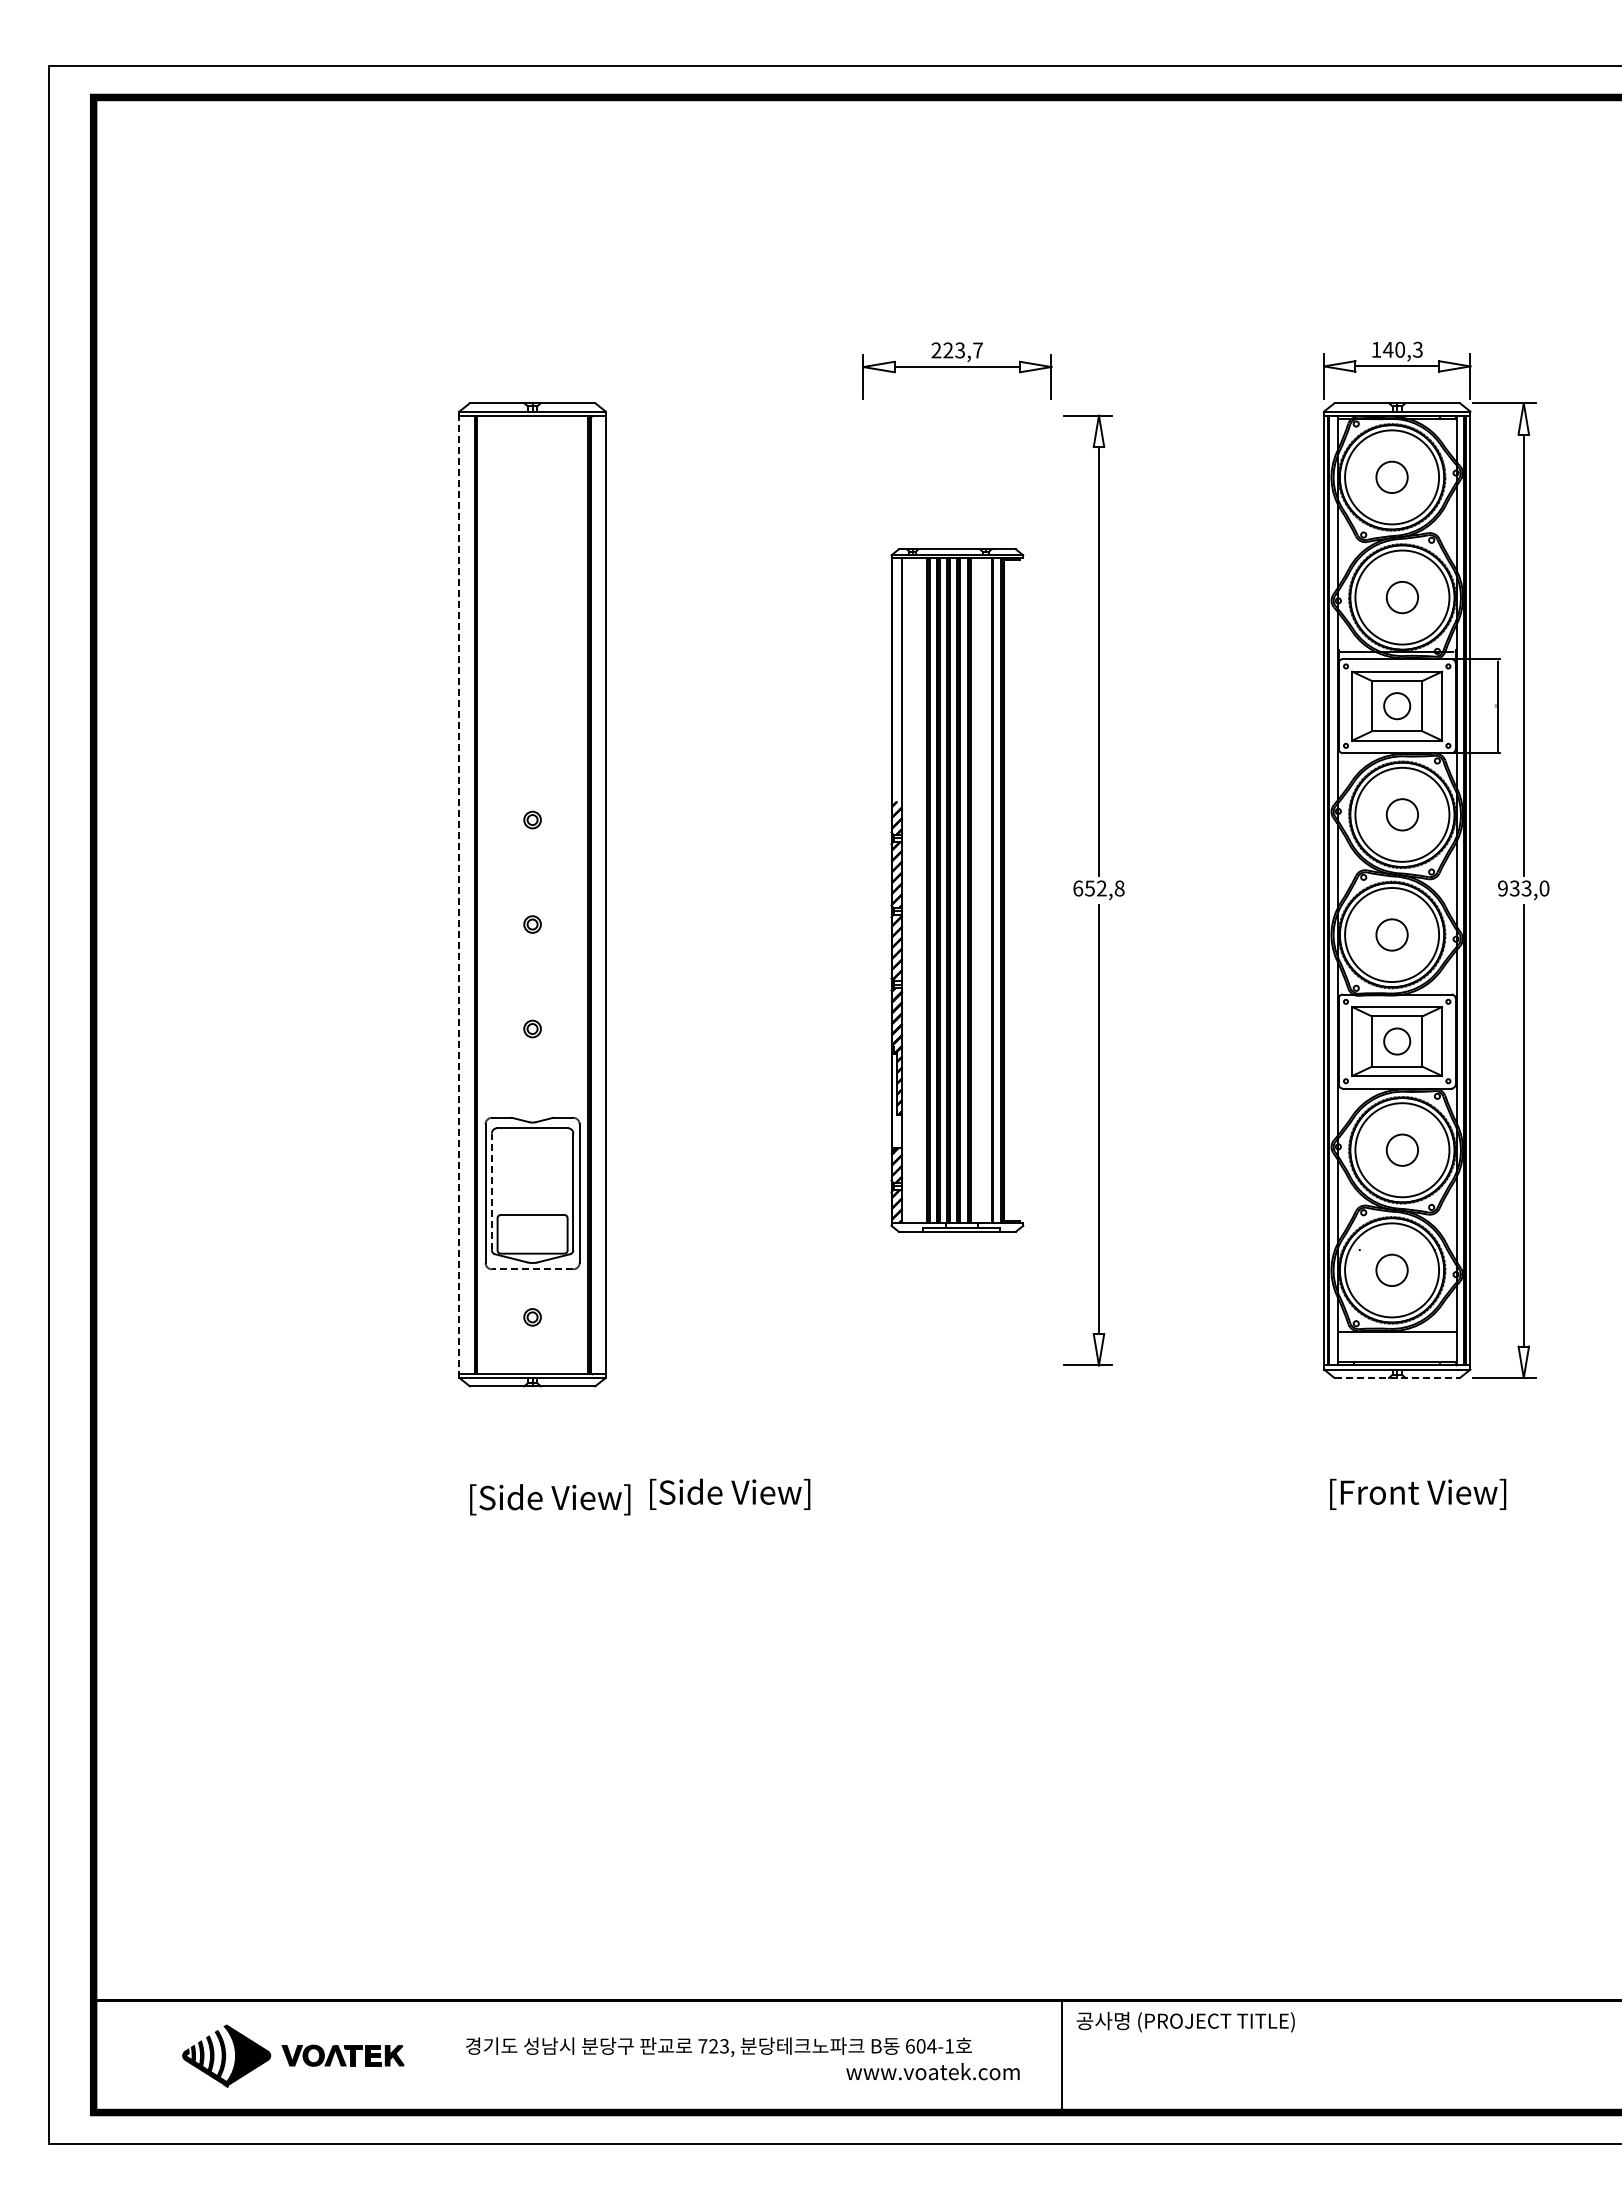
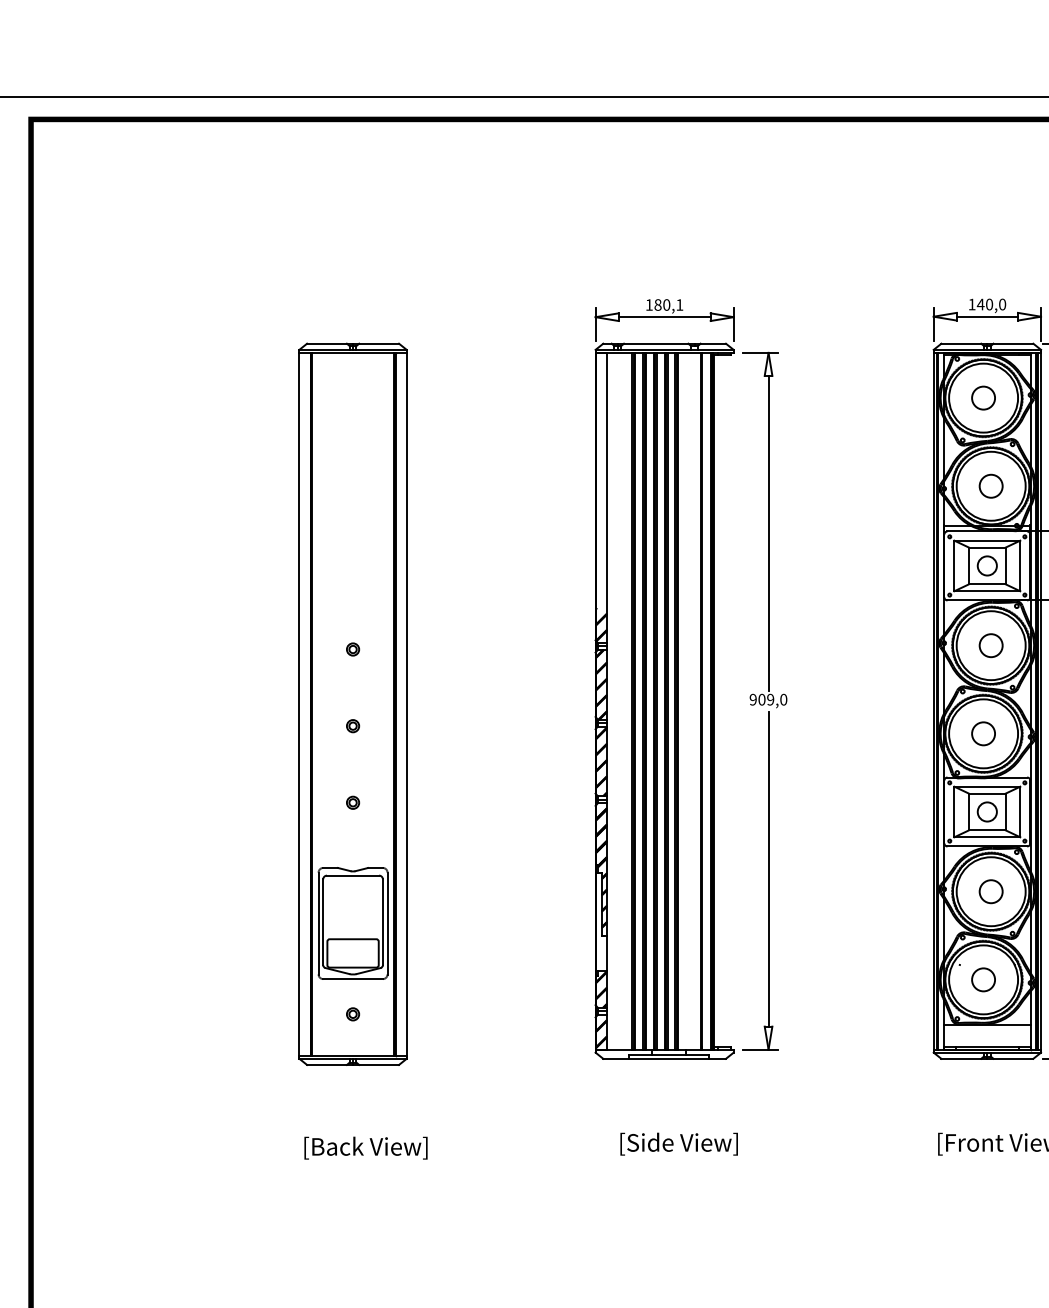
text: (1417, 349) -> (1002, 304), 140,3 -> 140,0
text: (956, 350) -> (664, 305), 223,7 -> 180,1
text: (1098, 888) -> (768, 699), 652,8 -> 909,0
part: (957, 890) -> (664, 701), size x1.43
line: (459, 896) -> (299, 705), dashed -> solid
line: (491, 1191) -> (322, 922), dashed -> solid
line: (532, 1269) -> (352, 979), dashed -> solid
line: (1397, 1377) -> (987, 1058), dashed -> solid
text: (730, 1493) -> (679, 1143), moved
text: (550, 1499) -> (366, 1147), [Side View] -> [Back View]

